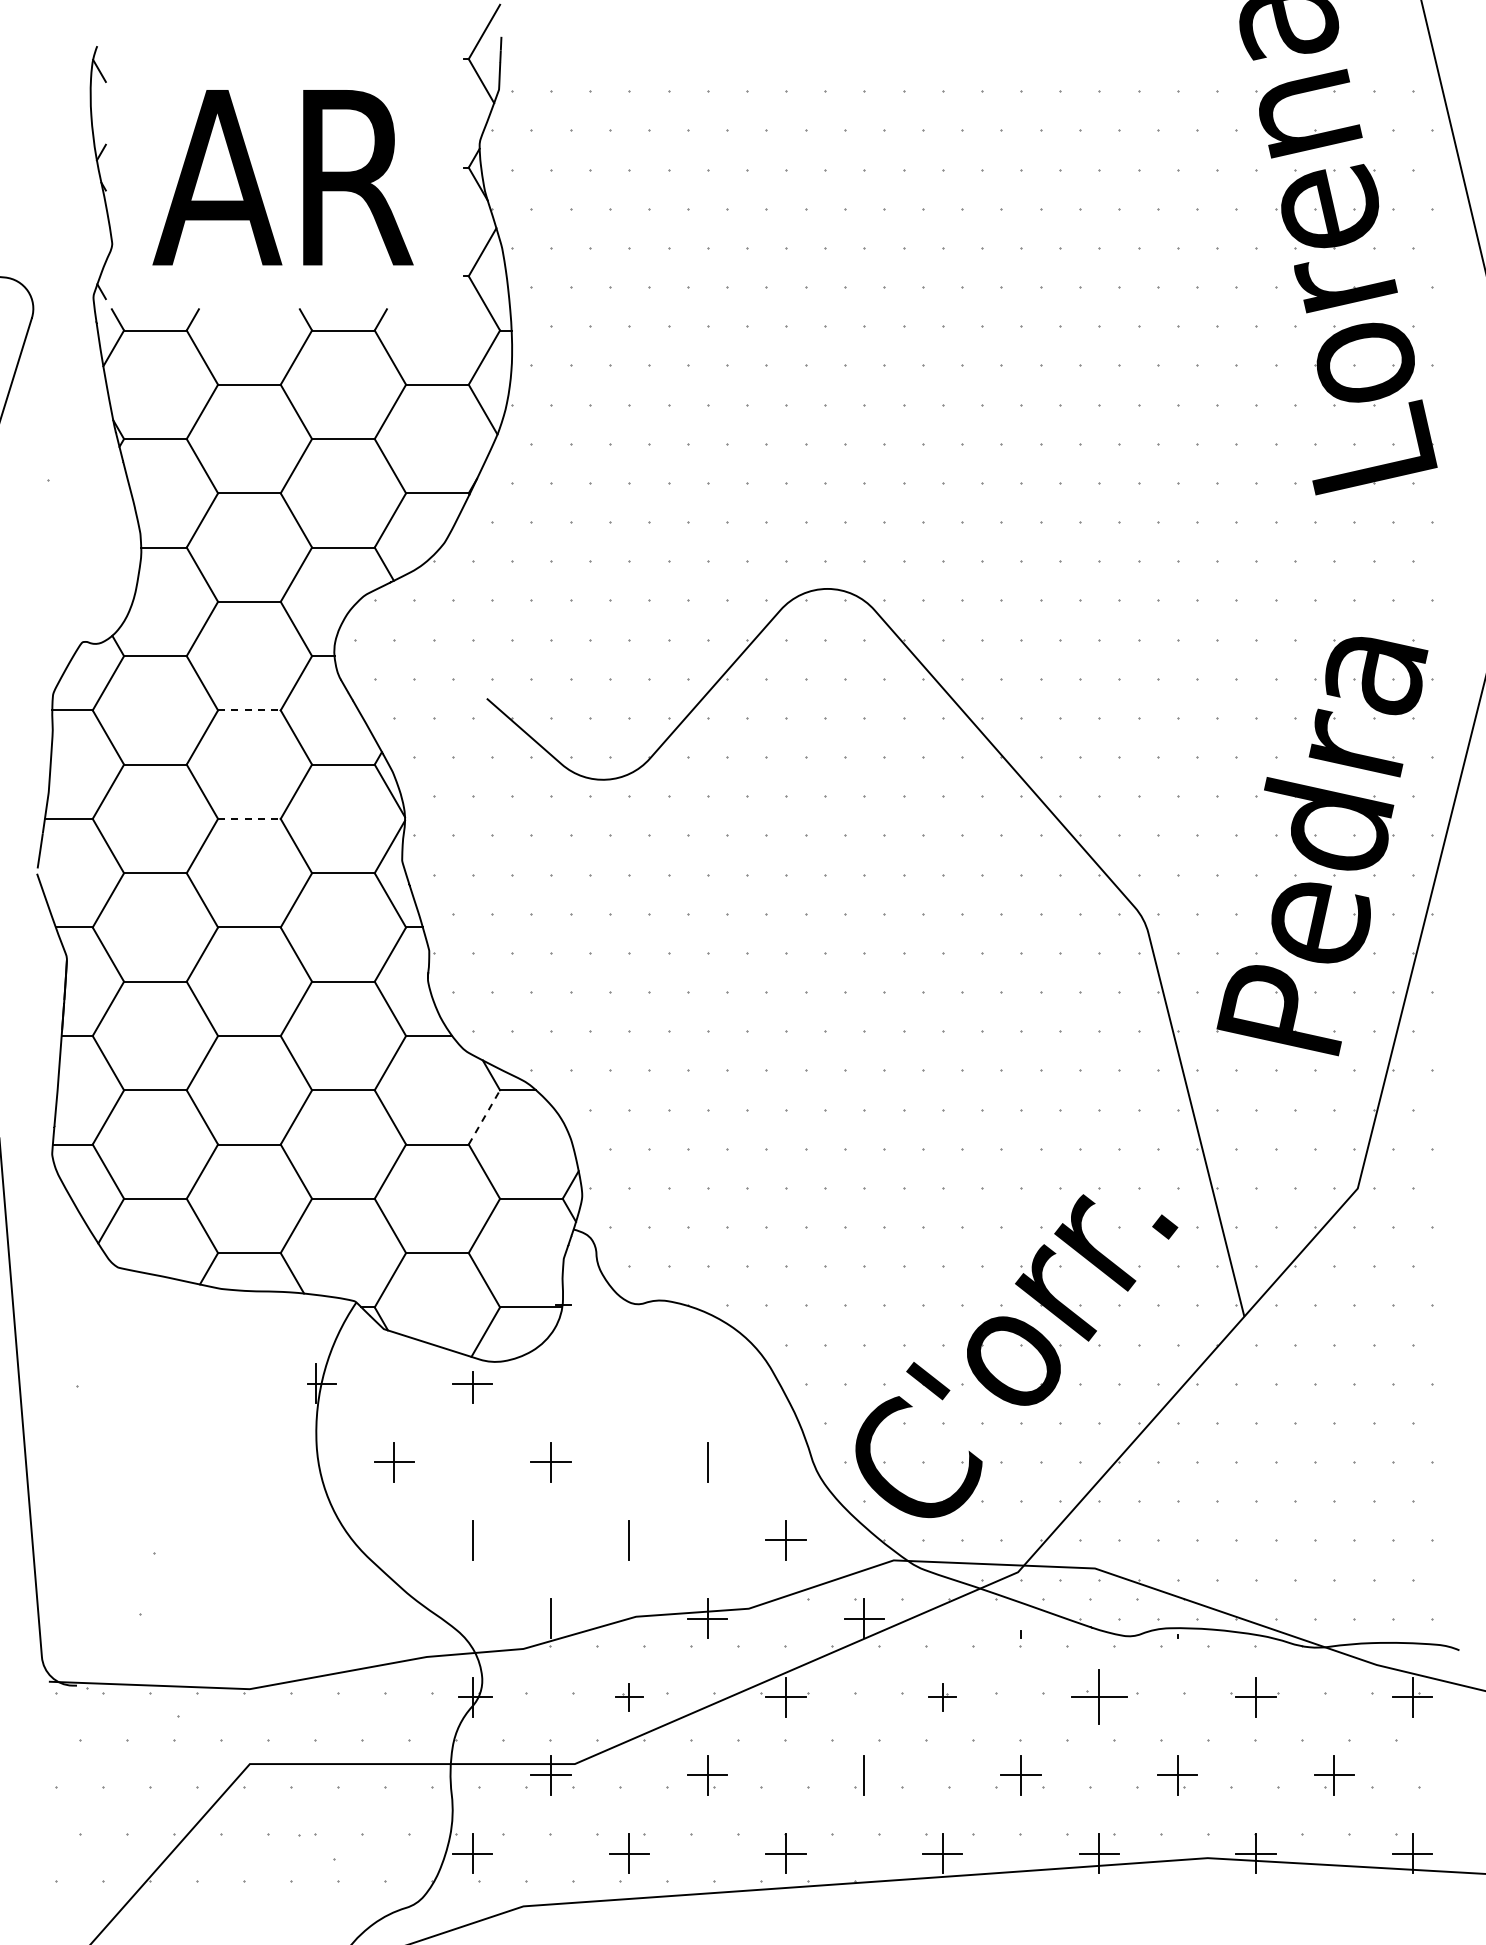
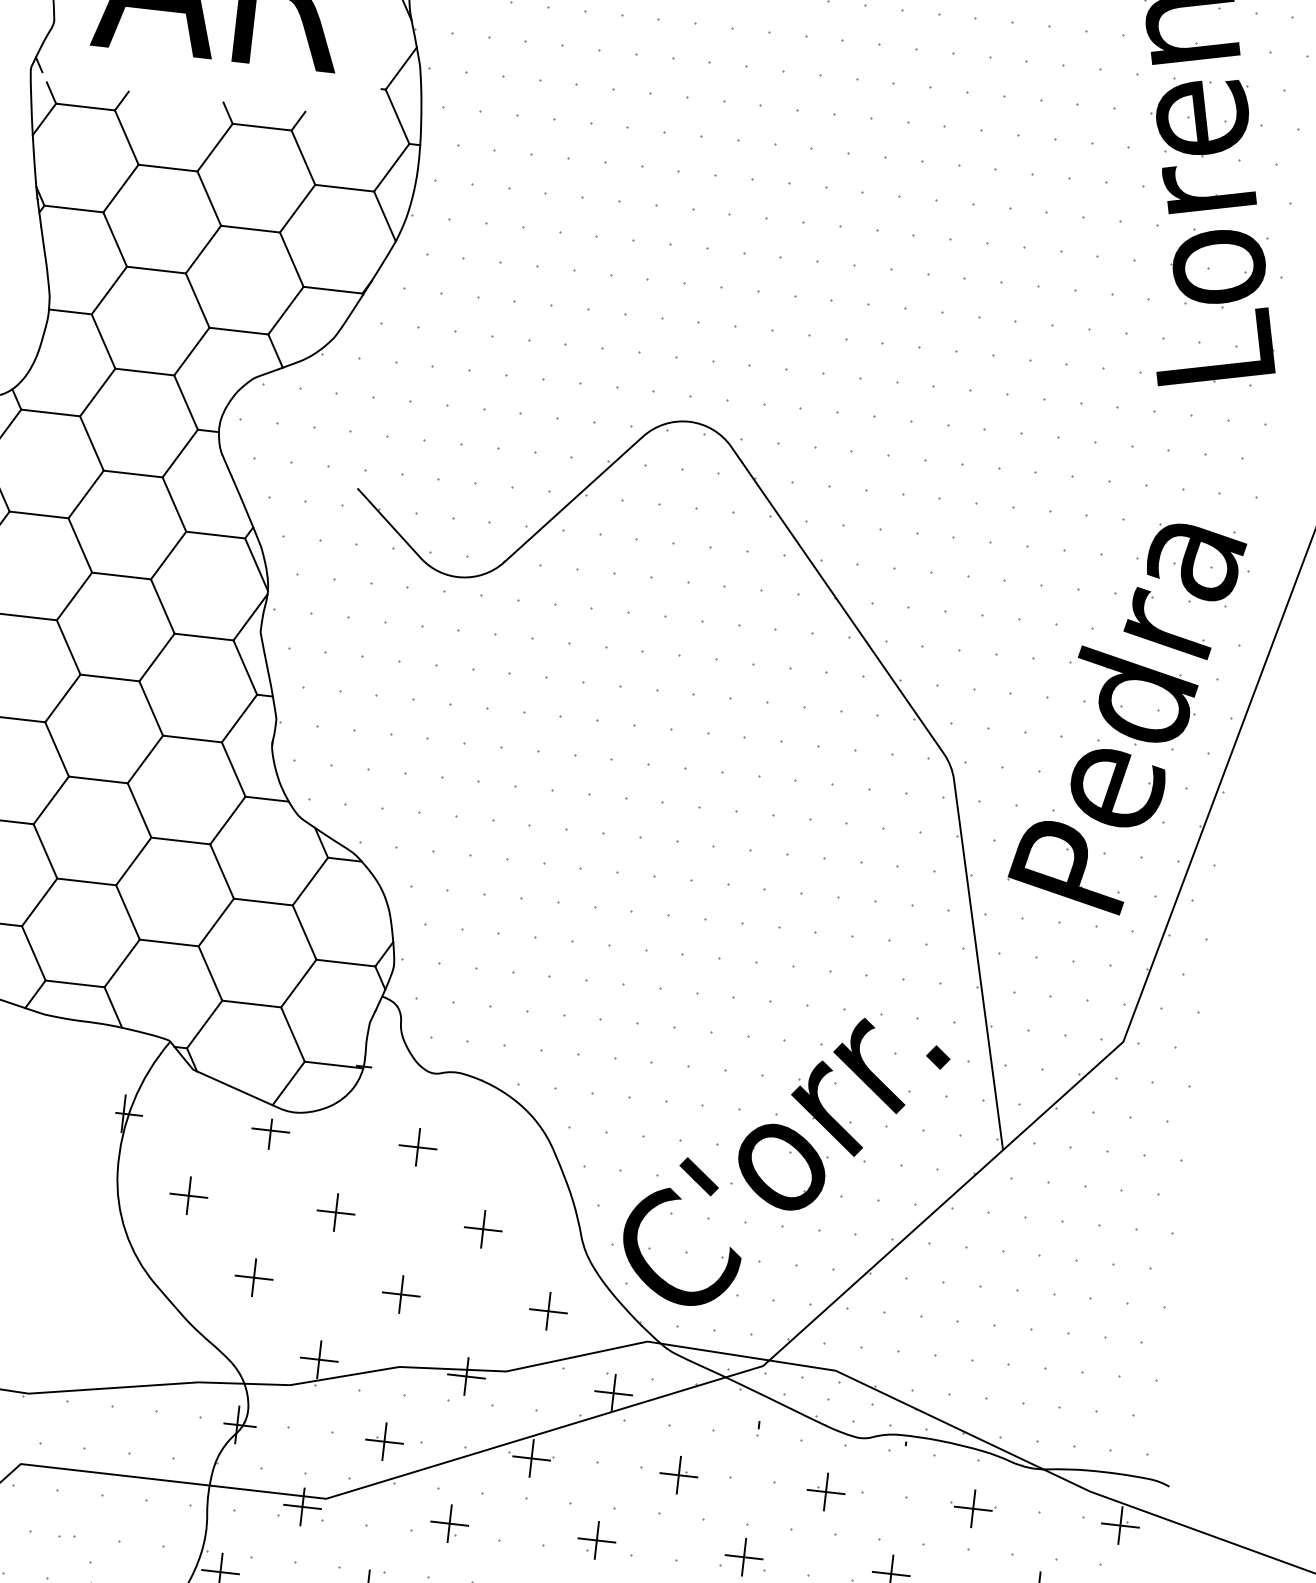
line: (249, 710) -> (133, 474), dashed -> solid
line: (249, 818) -> (121, 575), dashed -> solid
line: (484, 1116) -> (310, 880), dashed -> solid
part: (629, 1383) -> (418, 1147), added
line: (707, 1462) -> (483, 1229), added
line: (472, 1540) -> (253, 1277), added
line: (628, 1540) -> (400, 1294), added
line: (550, 1618) -> (318, 1359), added
part: (629, 1697) -> (384, 1442), size x1.43
part: (942, 1697) -> (678, 1475), size x1.43
part: (1099, 1697) -> (826, 1492), size x0.71
line: (863, 1775) -> (596, 1540), added

